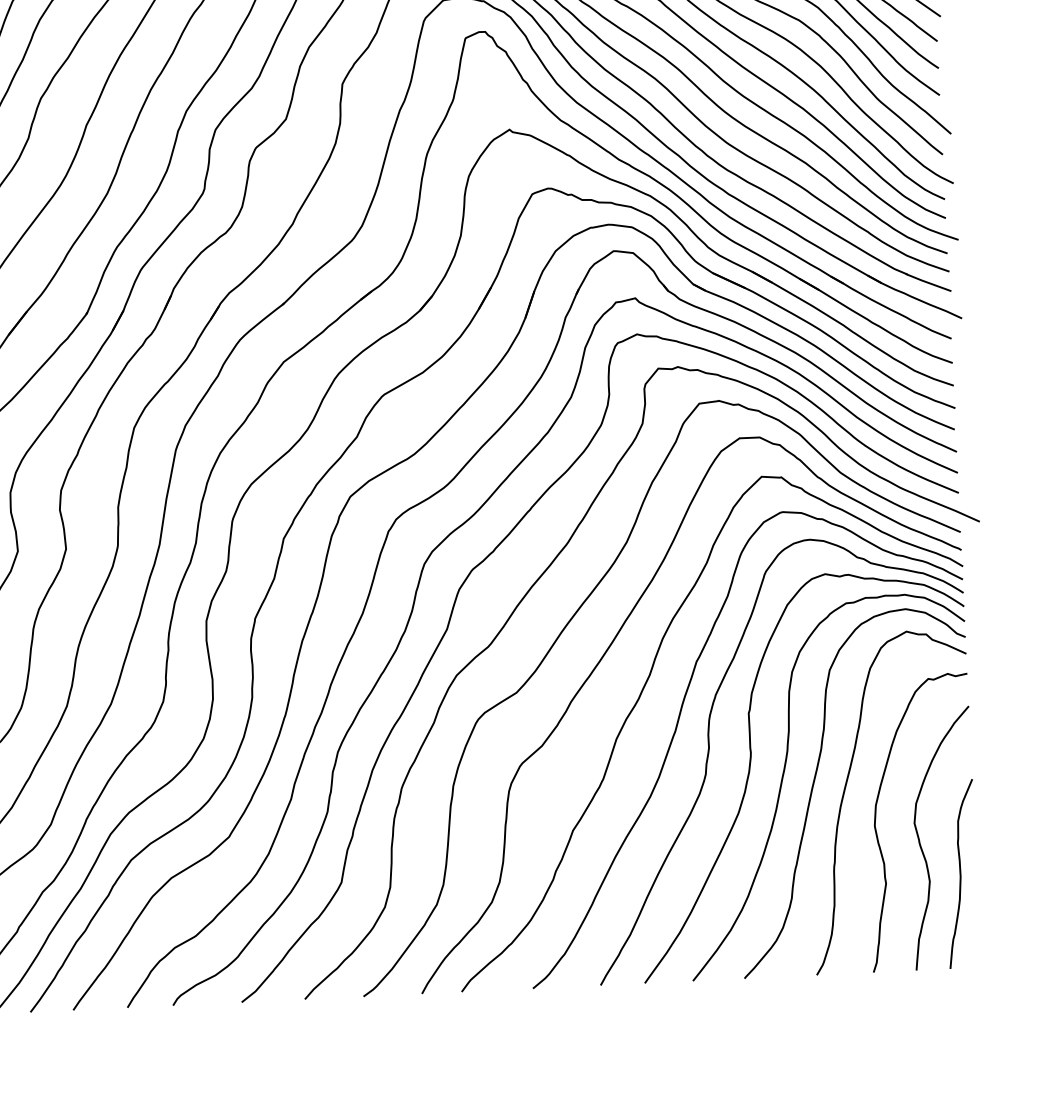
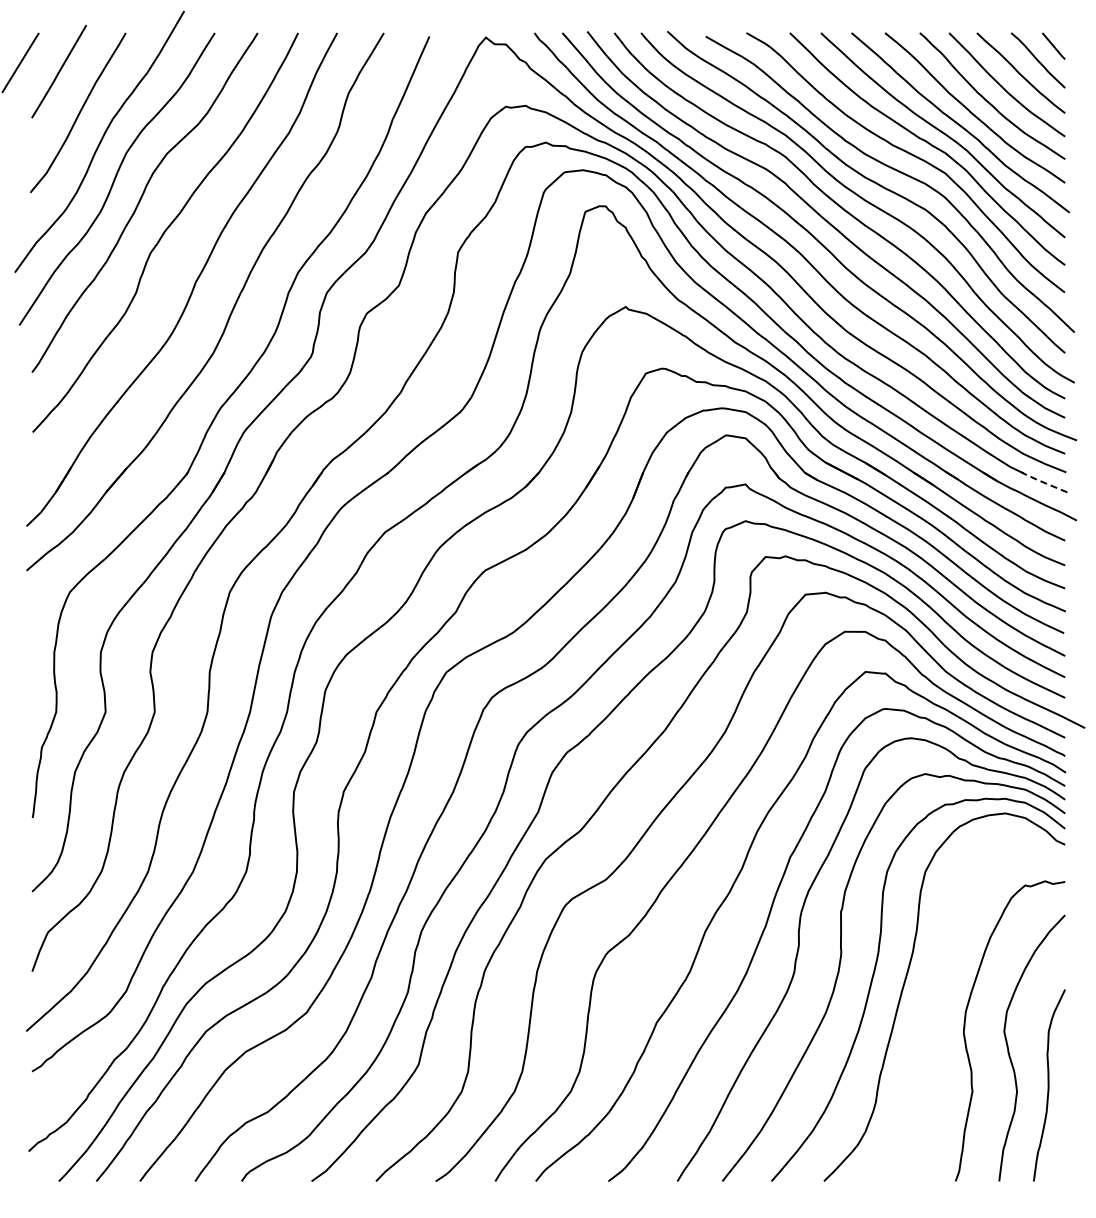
line: (927, 282) -> (1043, 482), solid -> dashed
curve: (845, 792) -> (935, 996), removed

